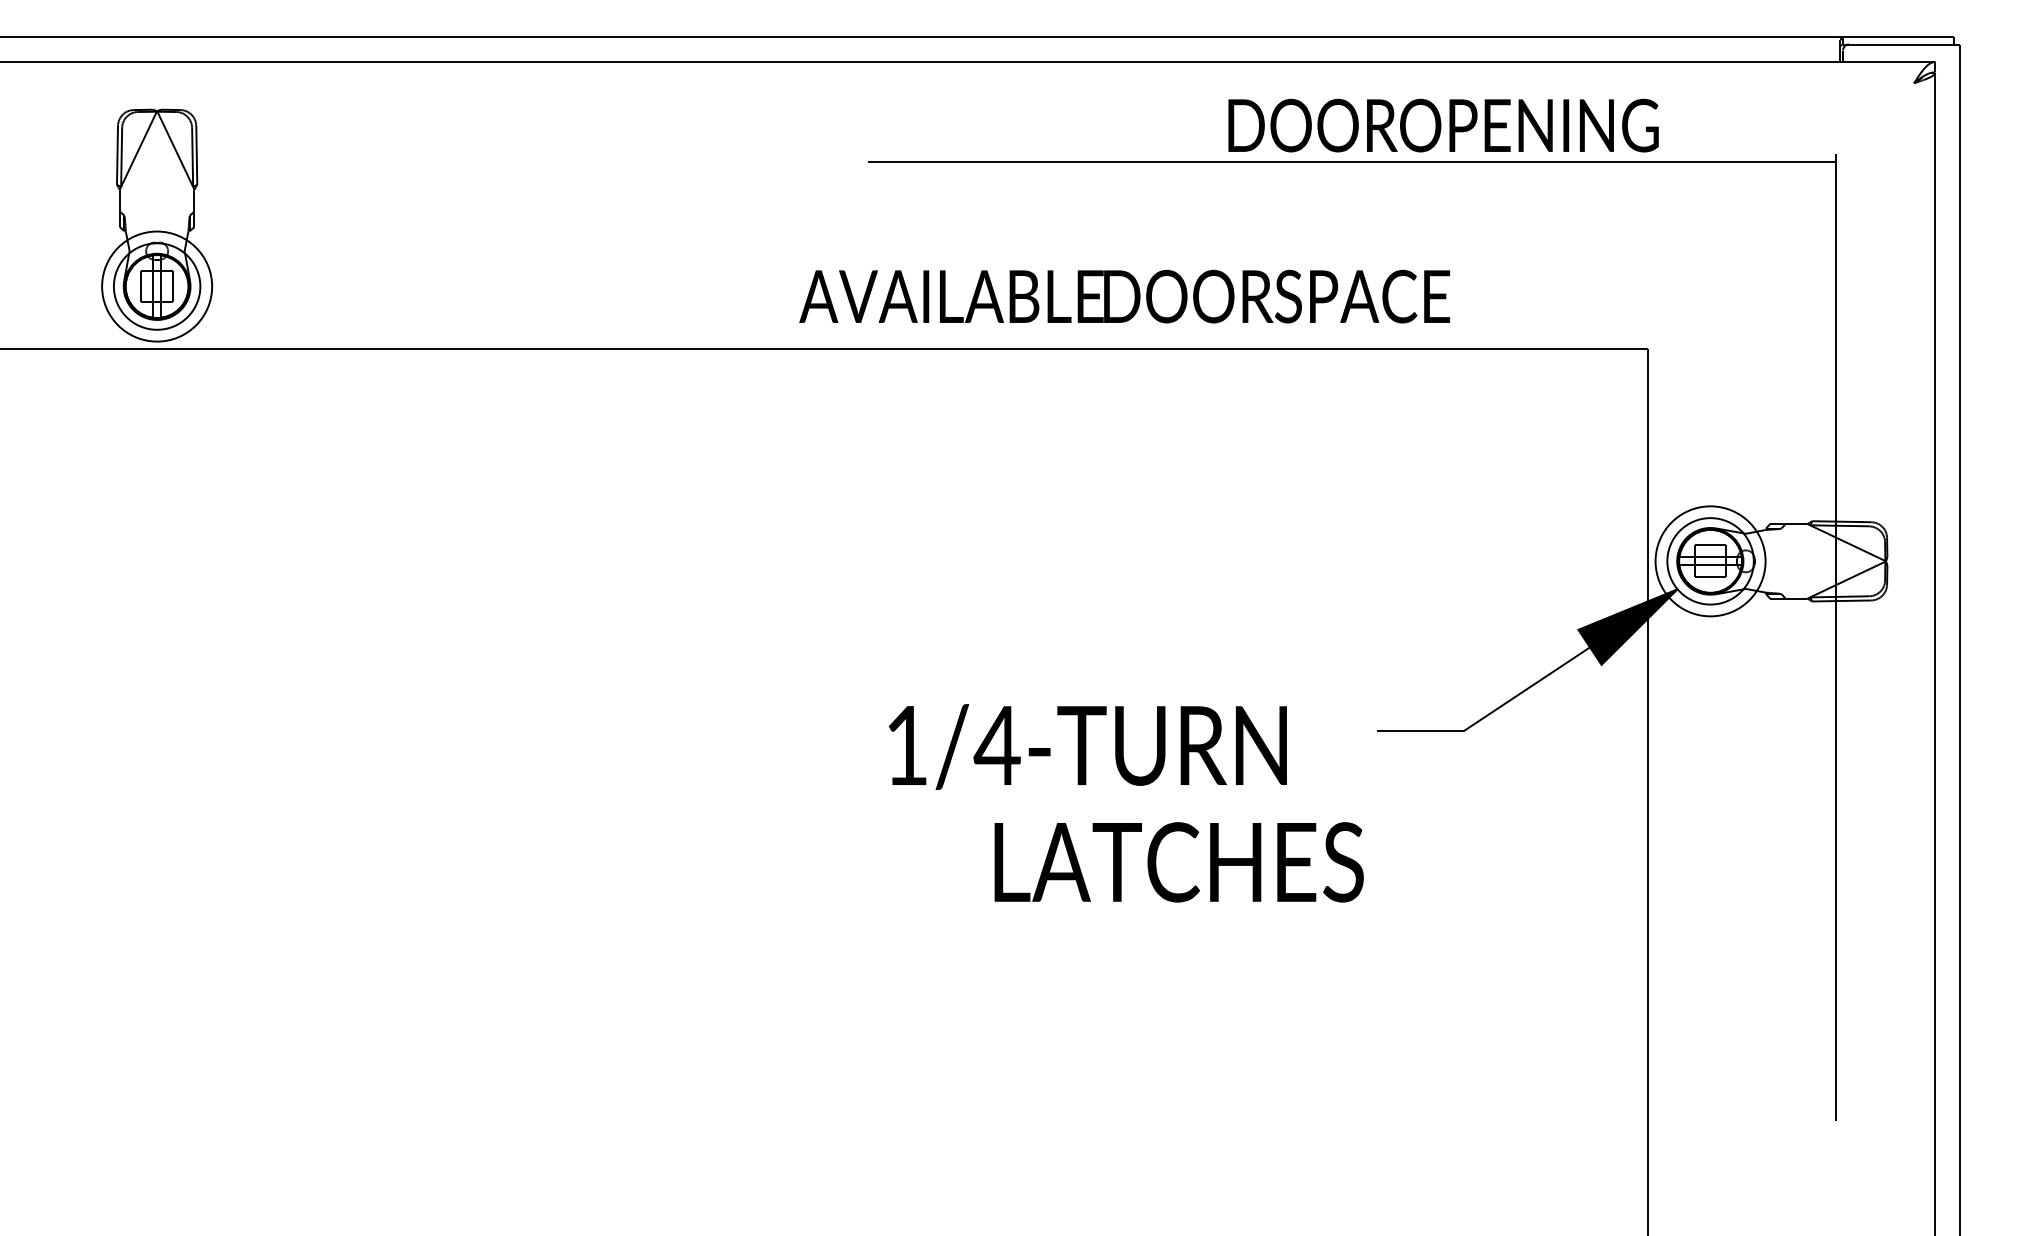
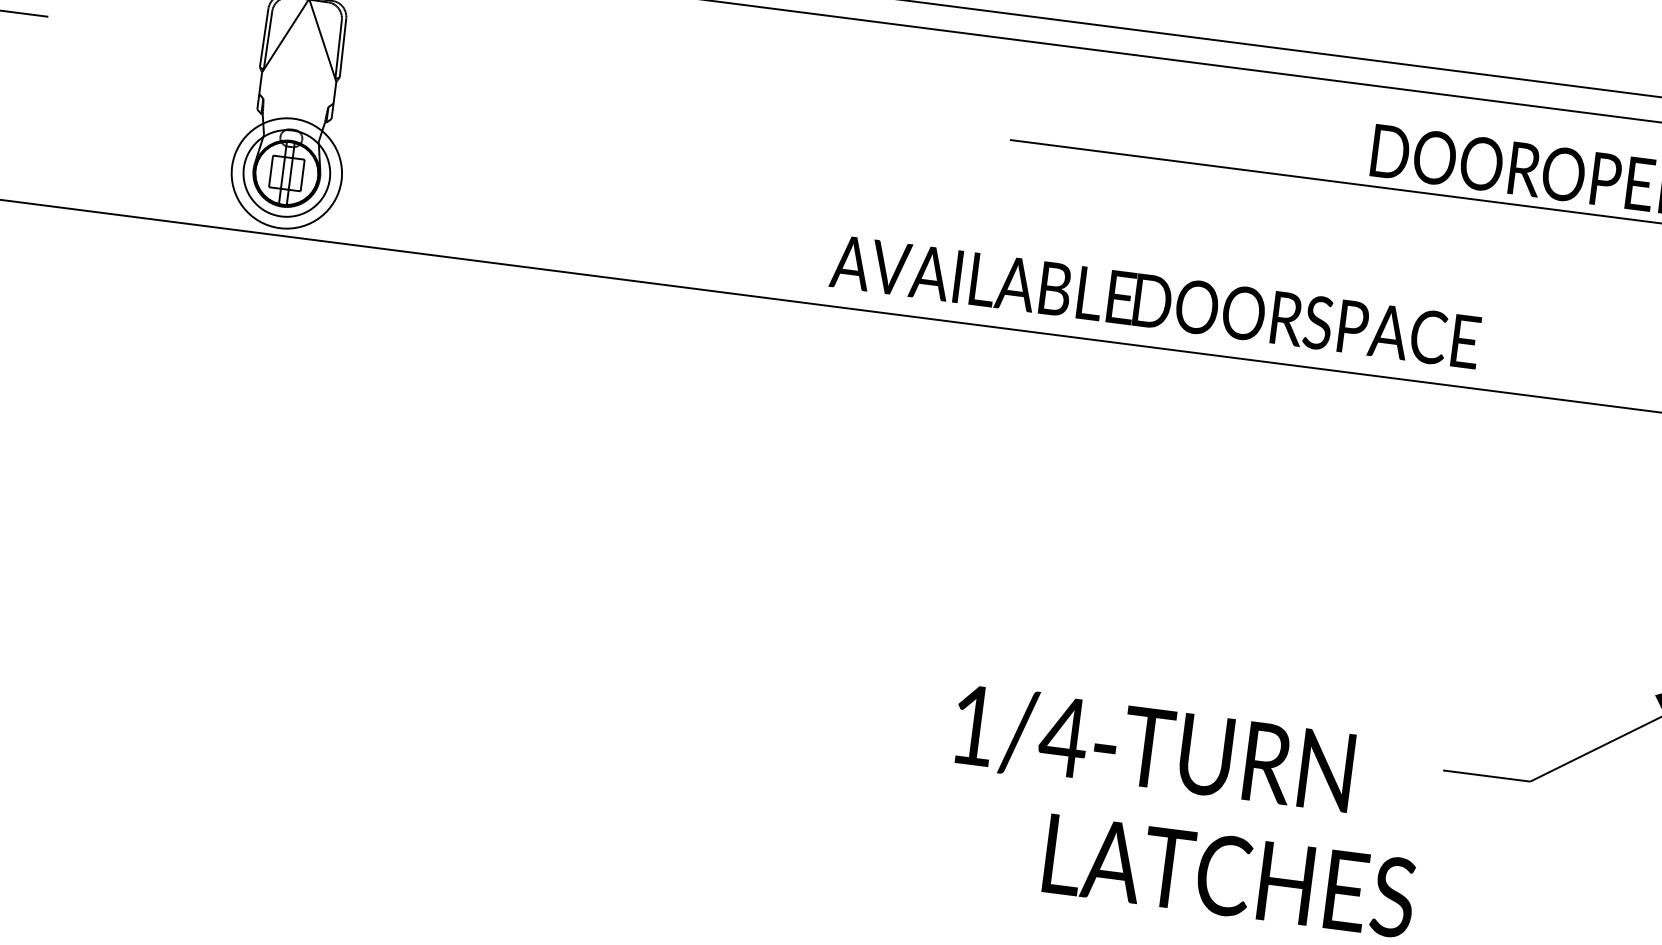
text: (1124, 296) -> (1155, 301), moved

